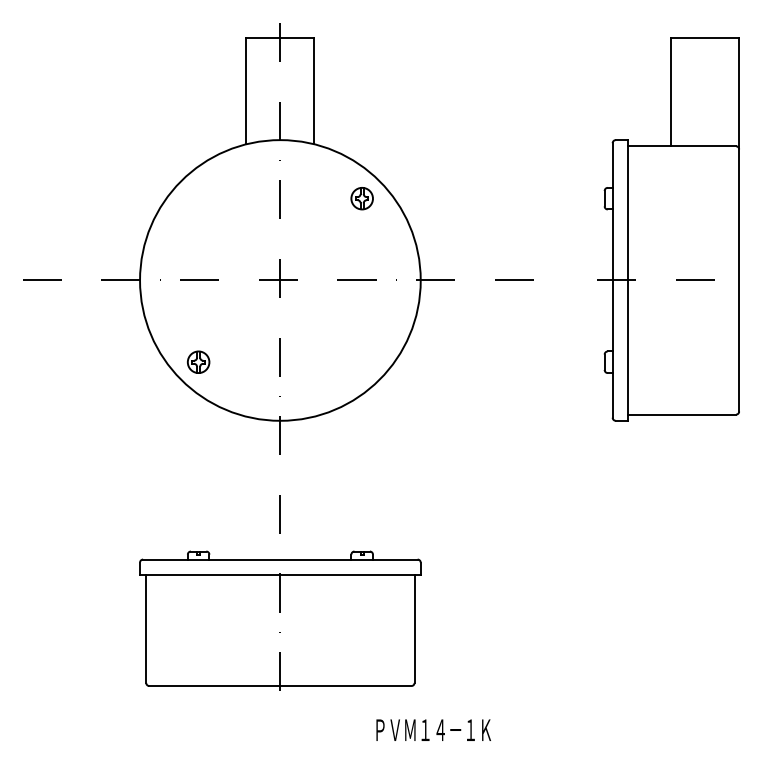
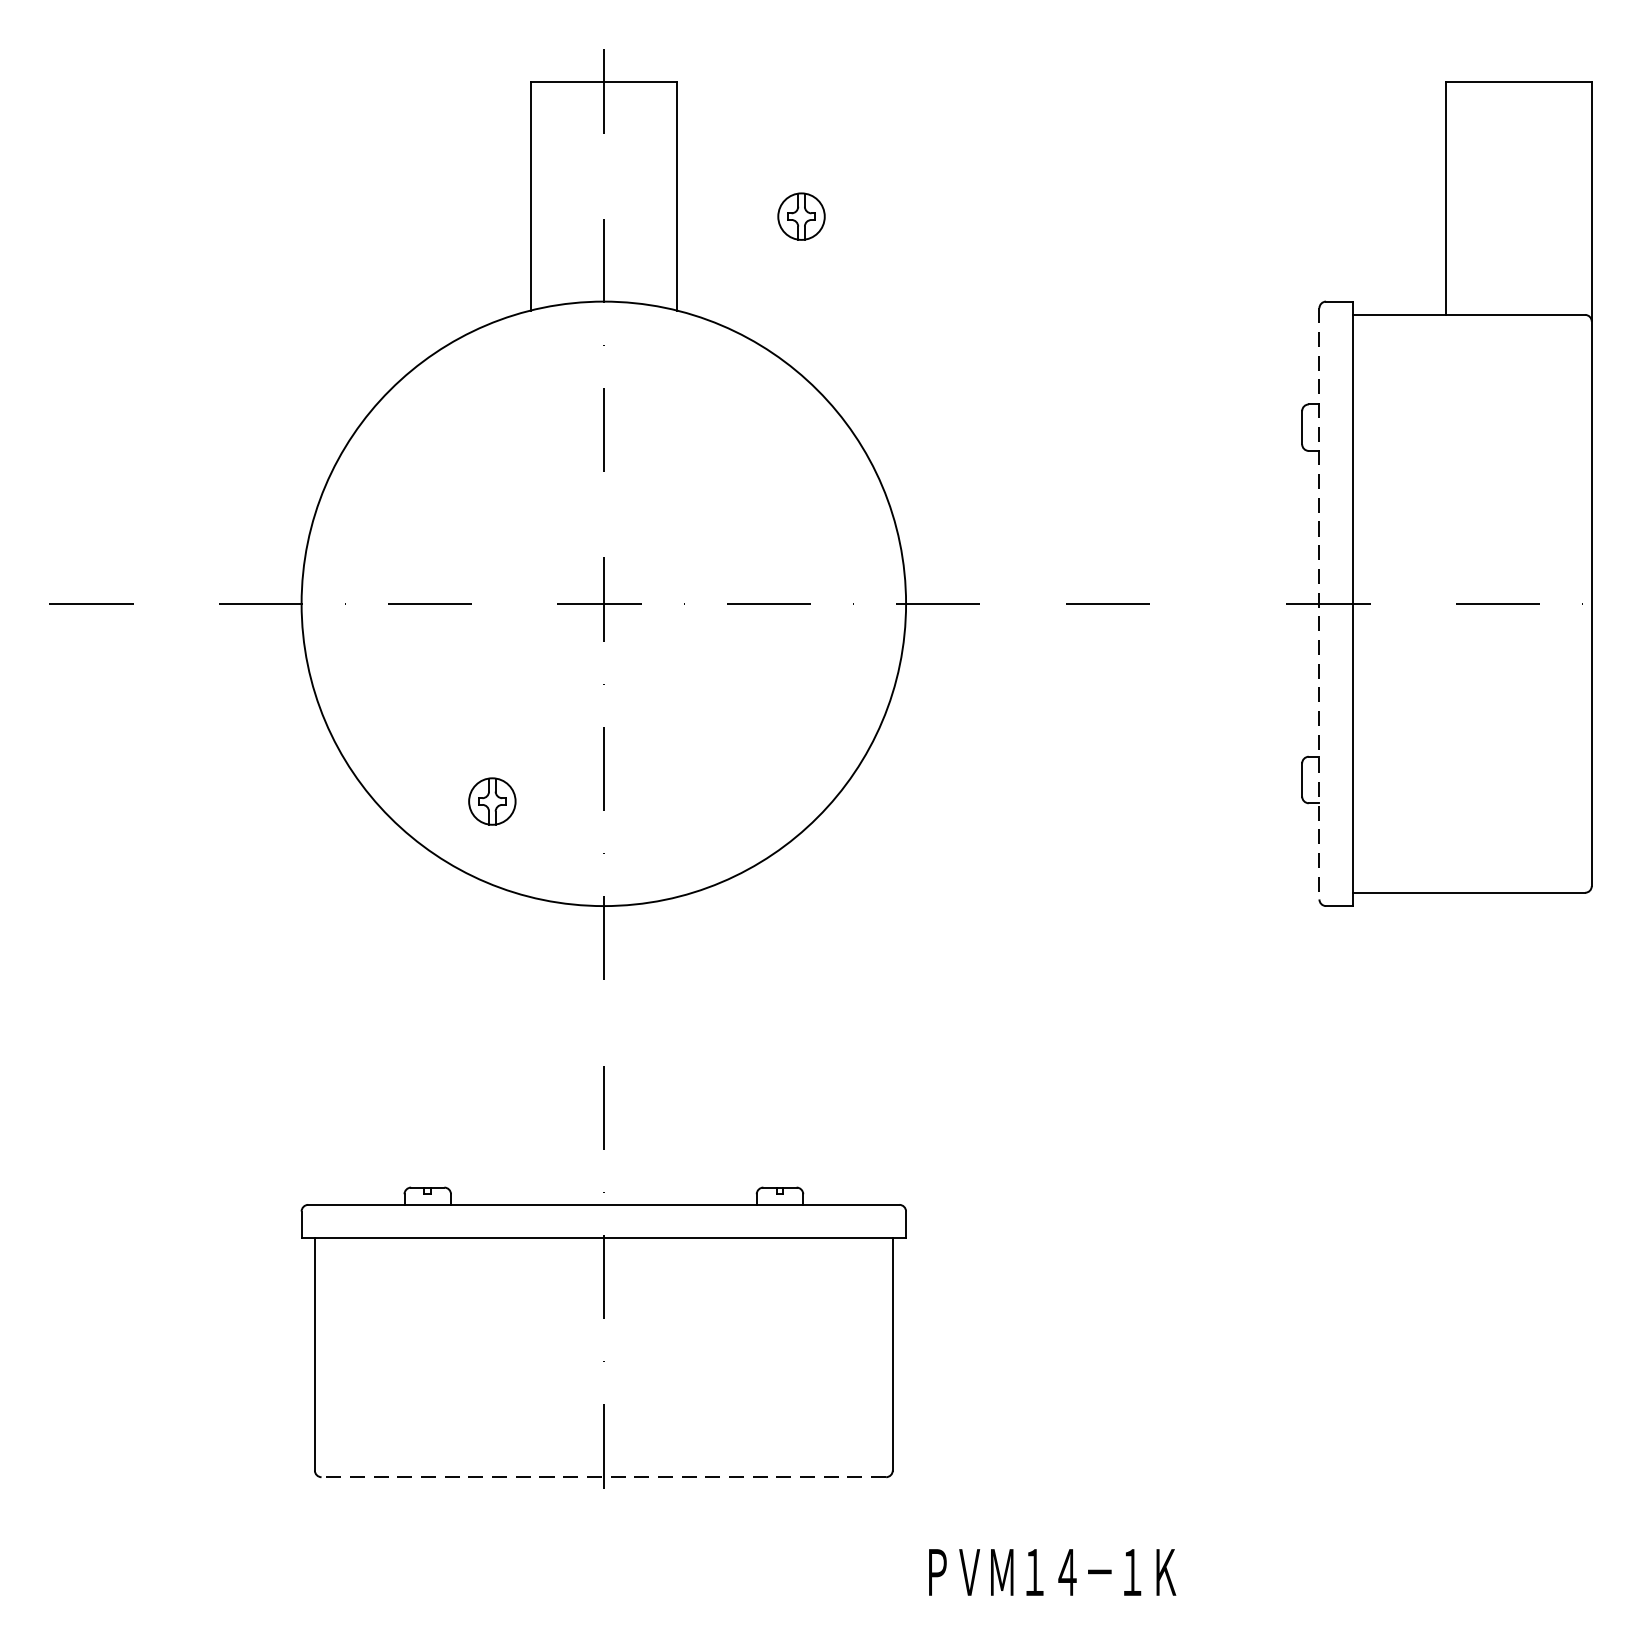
part: (361, 198) -> (800, 216), moved
line: (612, 280) -> (1319, 603), solid -> dashed
part: (198, 361) -> (492, 799), moved
line: (279, 686) -> (601, 1478), solid -> dashed
text: (433, 729) -> (1052, 1570), moved

